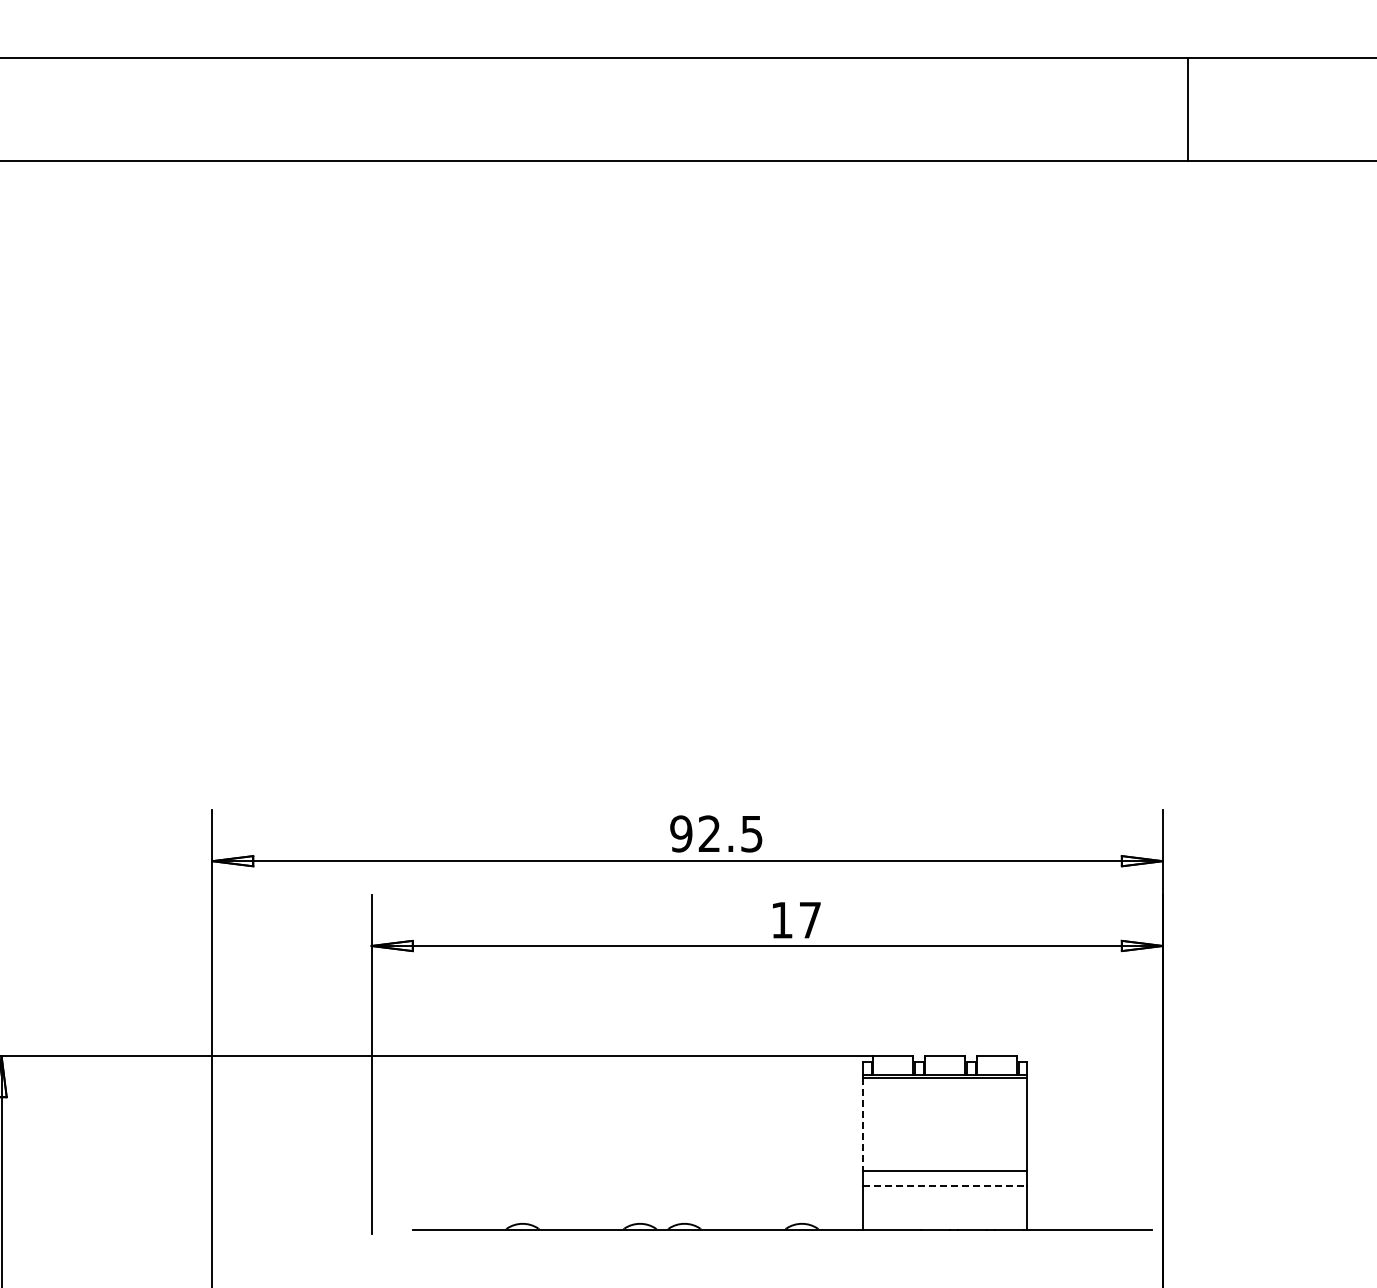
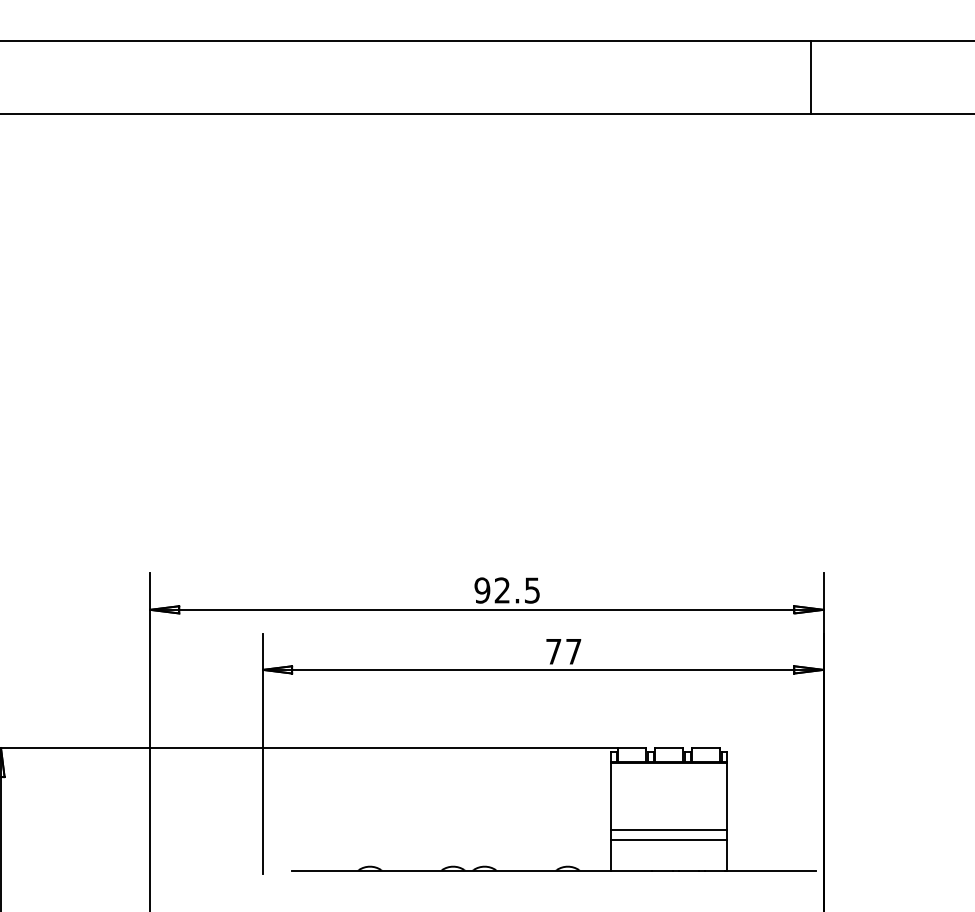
line: (1187, 109) -> (811, 77), moved
text: (781, 920) -> (553, 651), 17 -> 77
line: (863, 1124) -> (611, 796), dashed -> solid
line: (945, 1185) -> (669, 839), dashed -> solid

